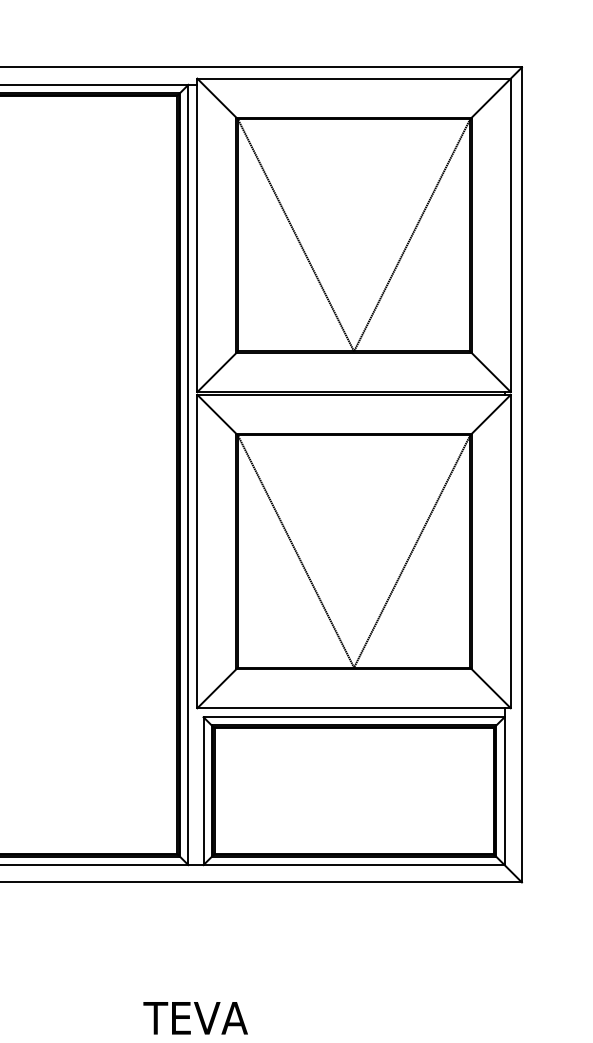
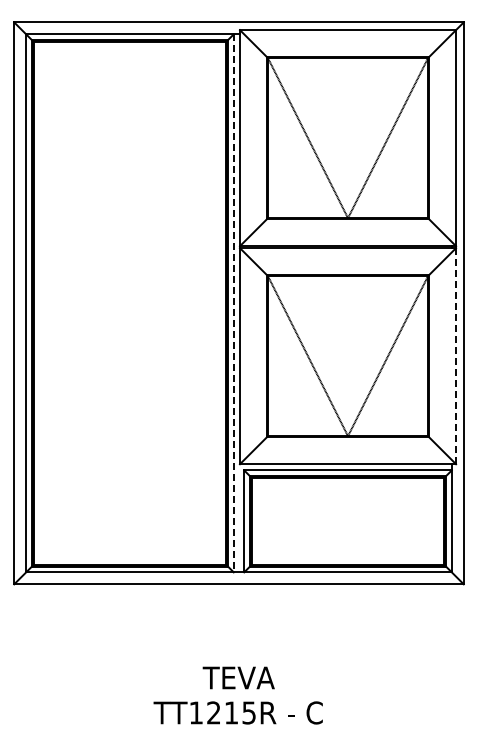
line: (187, 475) -> (233, 303), solid -> dashed
line: (511, 550) -> (456, 355), solid -> dashed

